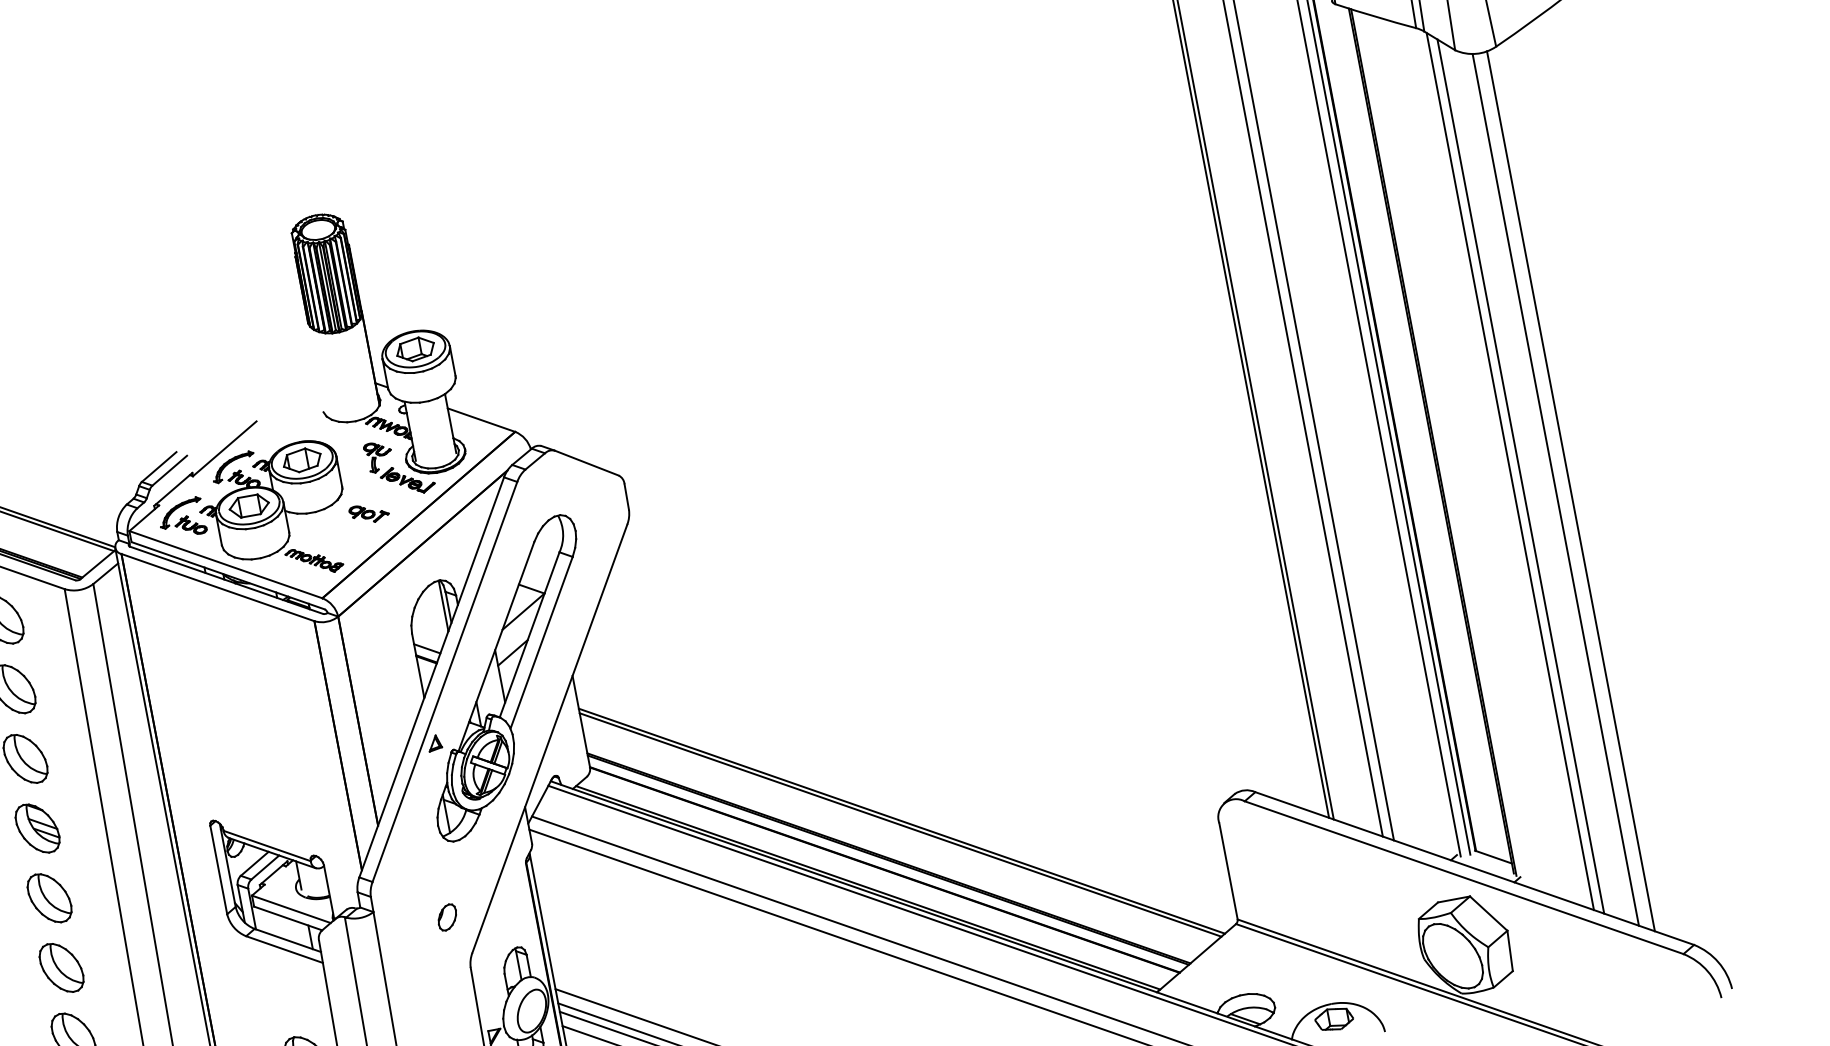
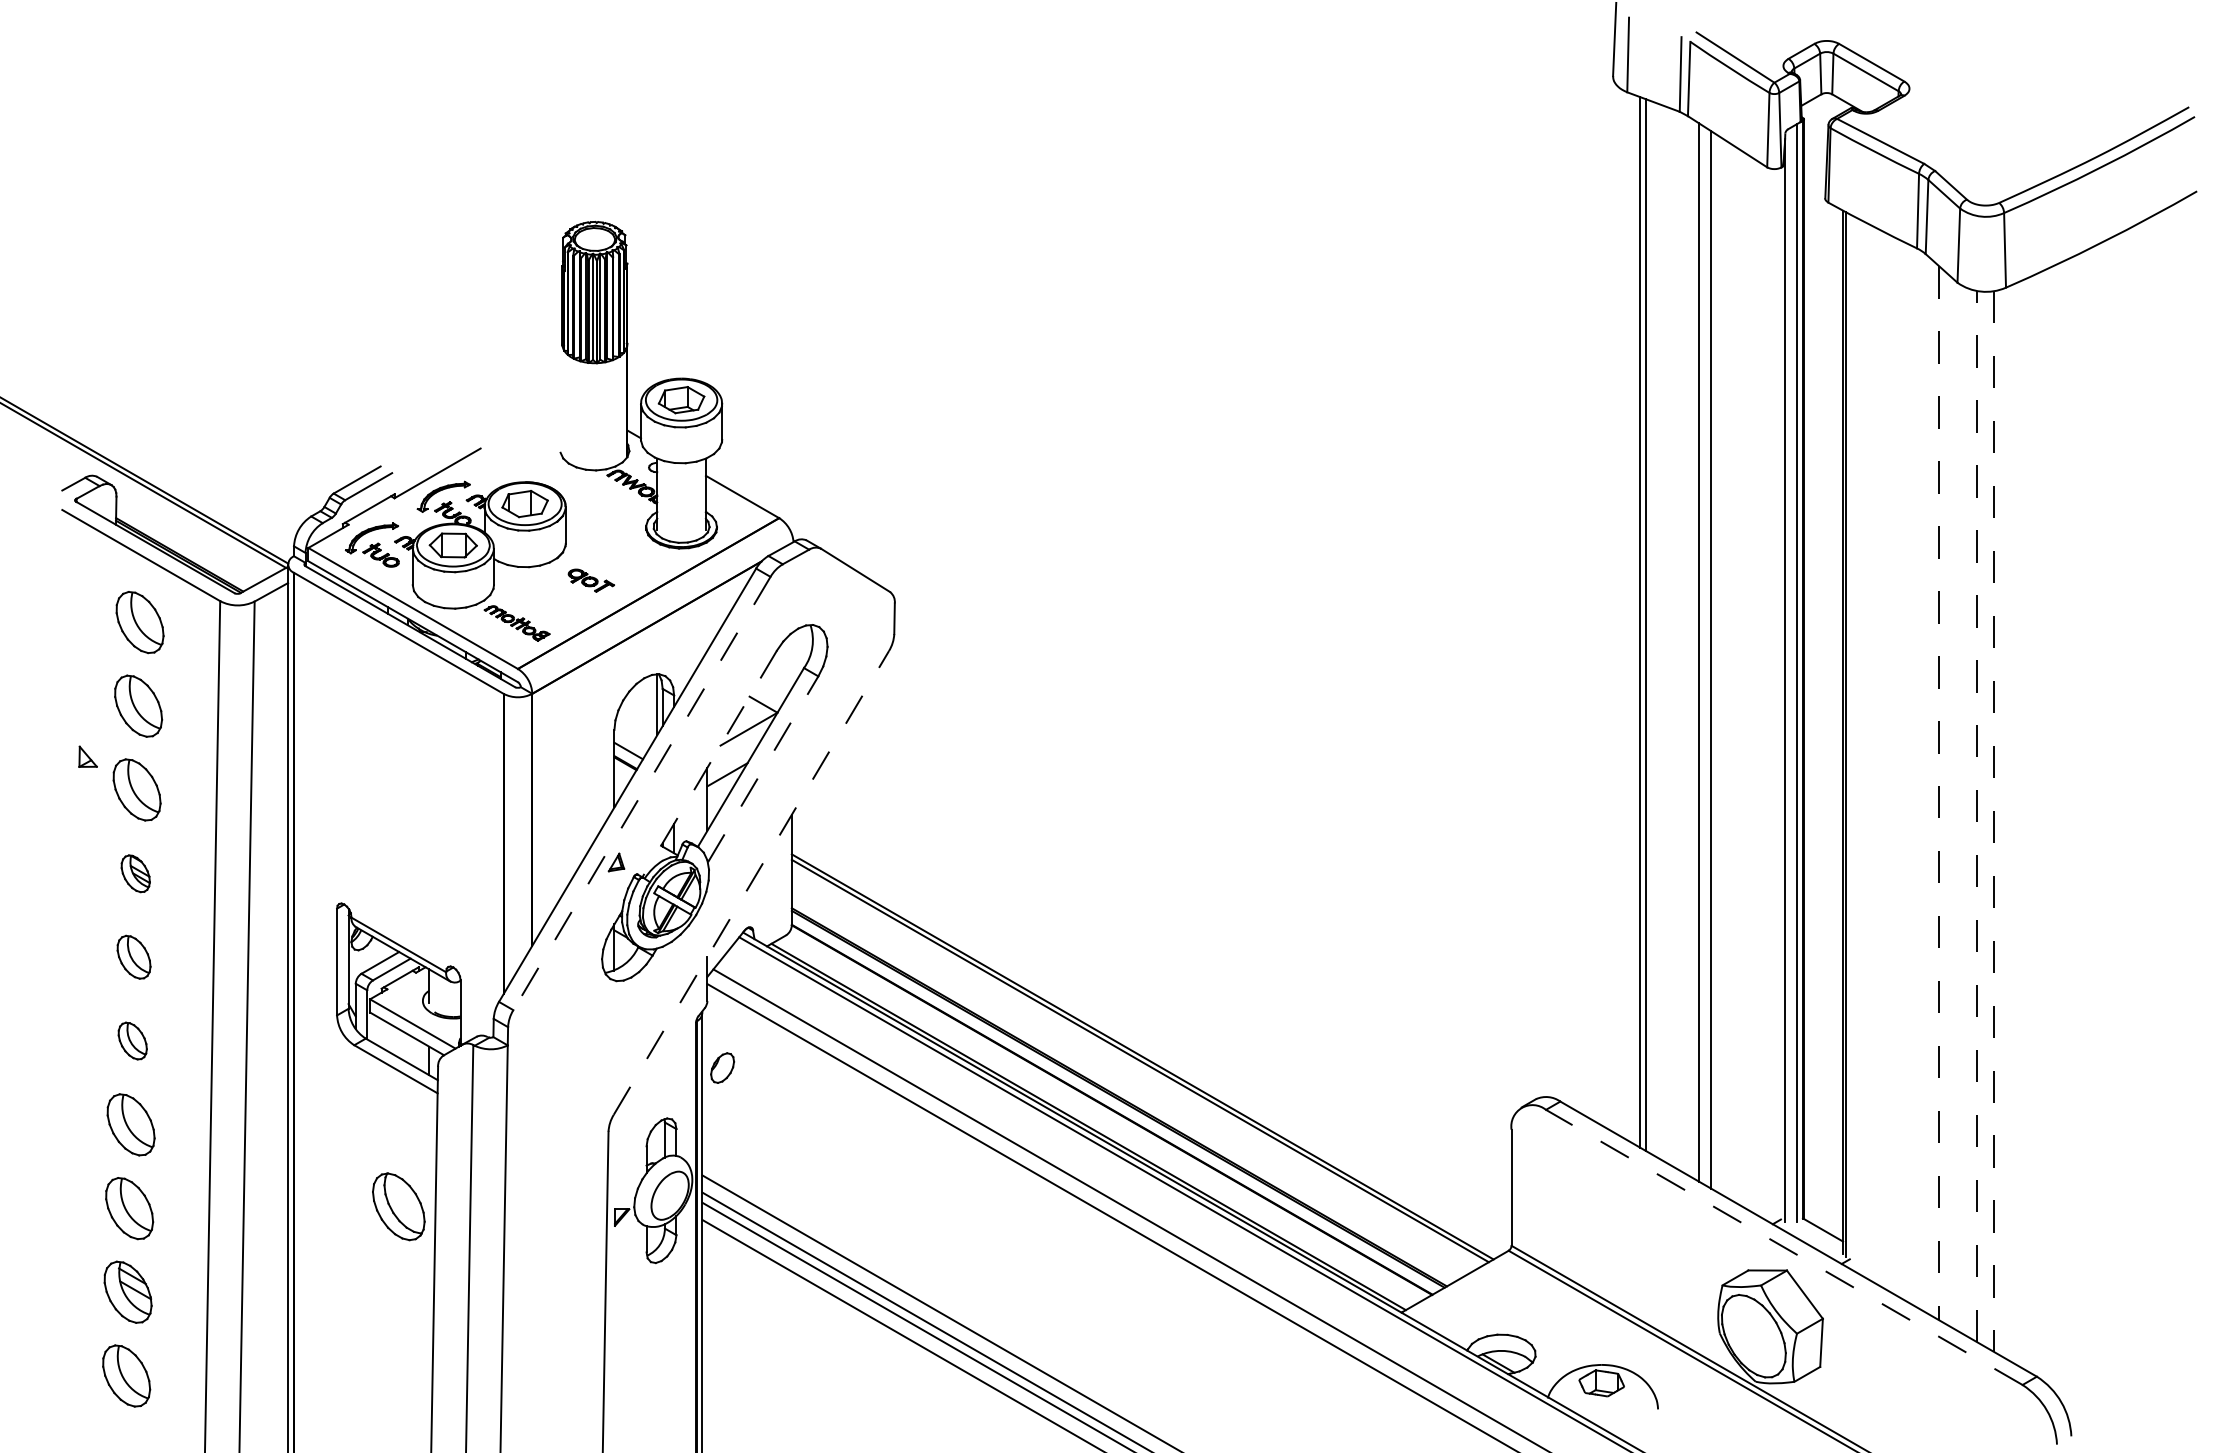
part: (393, 468) -> (629, 533), removed
line: (1510, 470) -> (1928, 784), removed
line: (1521, 476) -> (1939, 793), solid -> dashed
line: (1555, 489) -> (1976, 816), solid -> dashed
line: (1571, 491) -> (1994, 821), solid -> dashed
line: (541, 641) -> (763, 768), solid -> dashed
line: (496, 646) -> (709, 763), solid -> dashed
line: (444, 682) -> (641, 793), solid -> dashed
line: (549, 738) -> (751, 882), solid -> dashed
part: (37, 828) -> (135, 873), size x0.6
line: (1463, 877) -> (1783, 1247), solid -> dashed
part: (49, 897) -> (133, 956), size x0.7
part: (447, 917) -> (722, 1067), moved
part: (61, 967) -> (132, 1040), size x0.6

